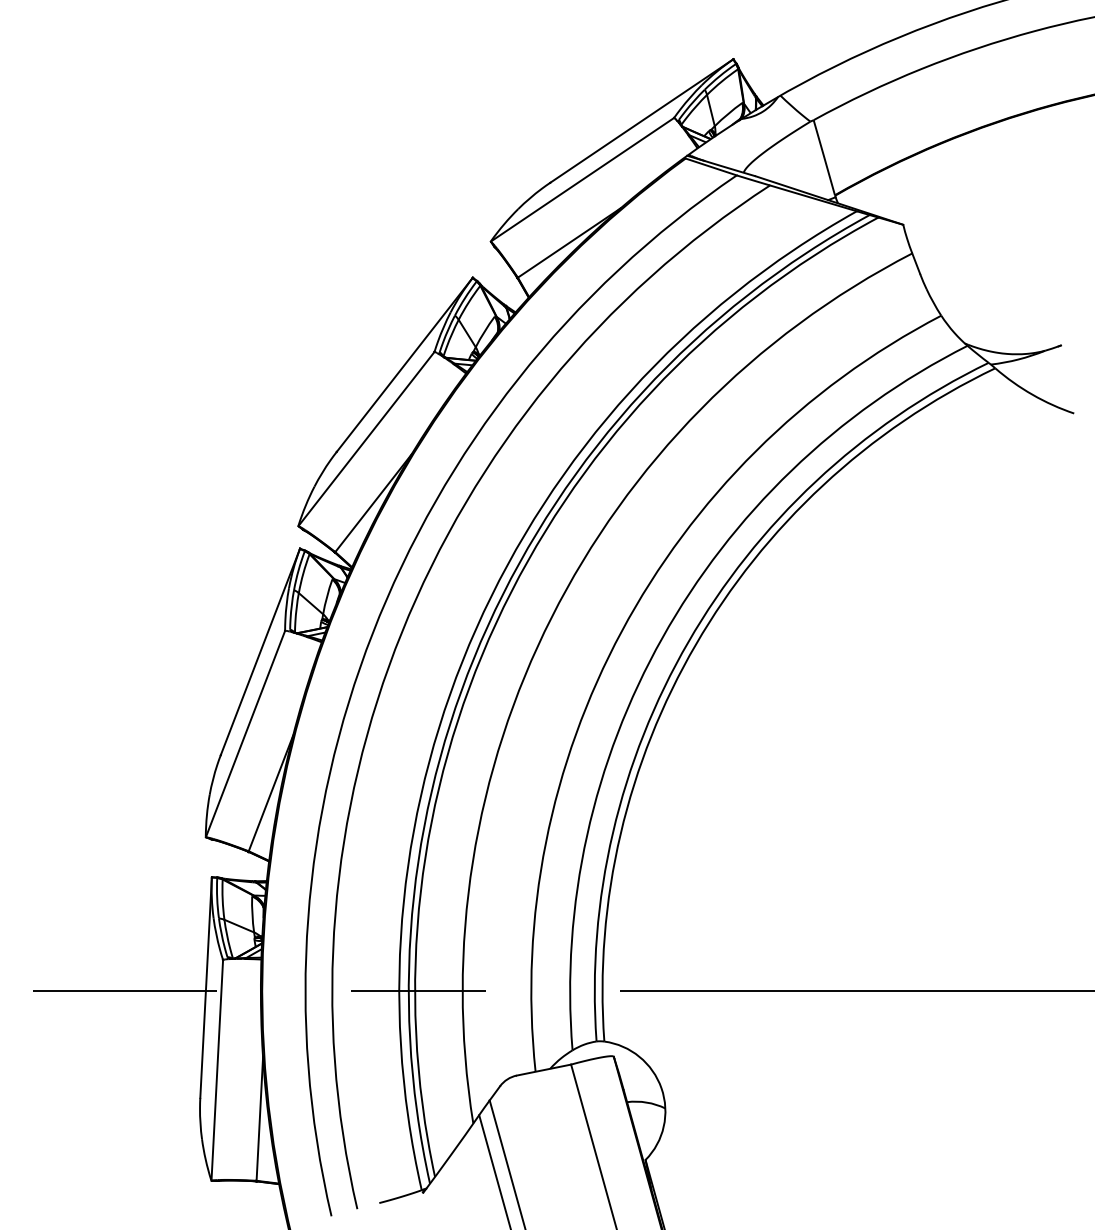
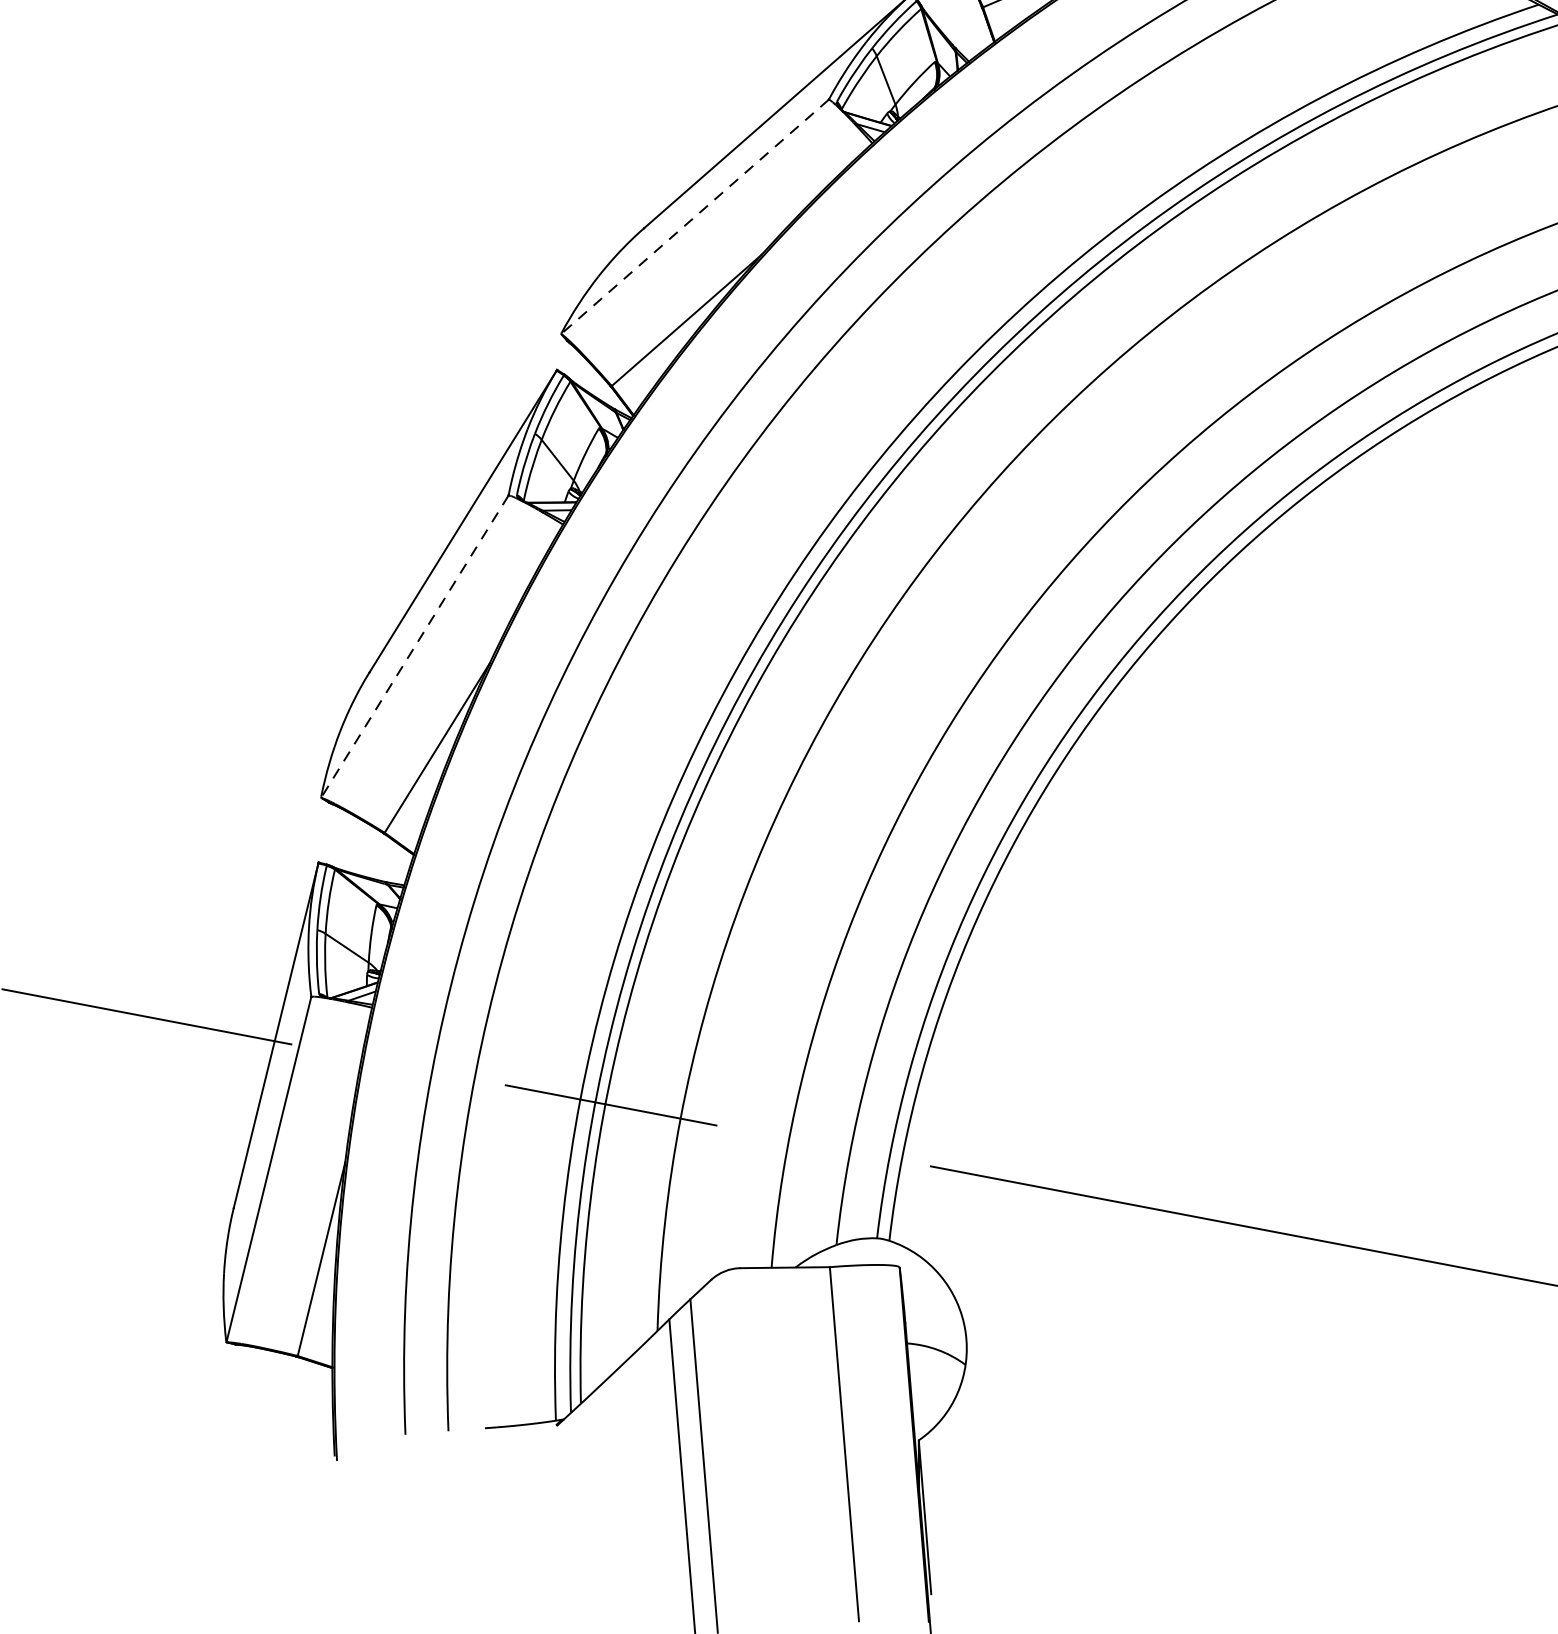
line: (366, 439) -> (694, 217), solid -> dashed
line: (245, 734) -> (414, 647), solid -> dashed

